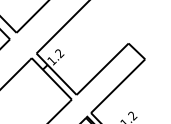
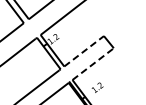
line: (103, 69) -> (84, 51), solid -> dashed
line: (118, 85) -> (93, 63), solid -> dashed

